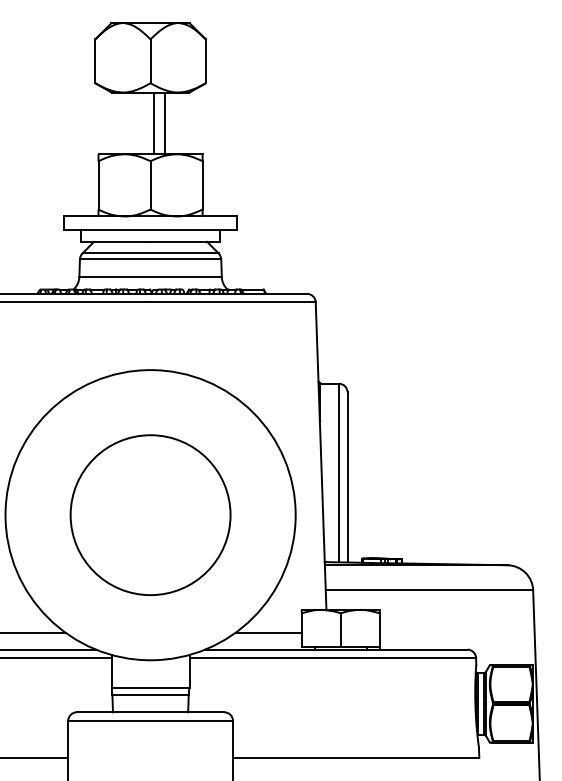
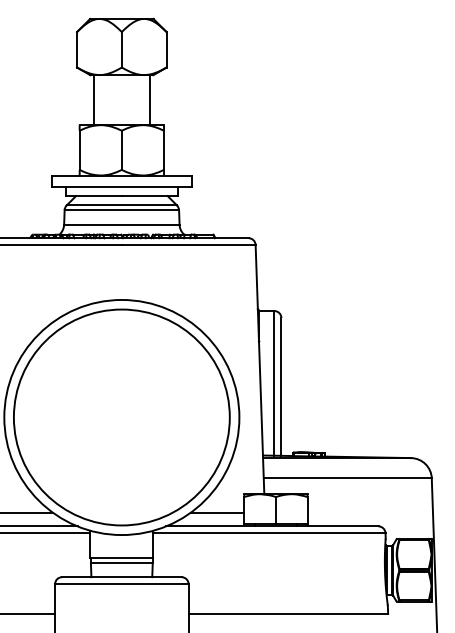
line: (153, 123) -> (93, 100), moved
line: (164, 123) -> (149, 100), moved
circle: (150, 515) -> (121, 417), size x1.67

